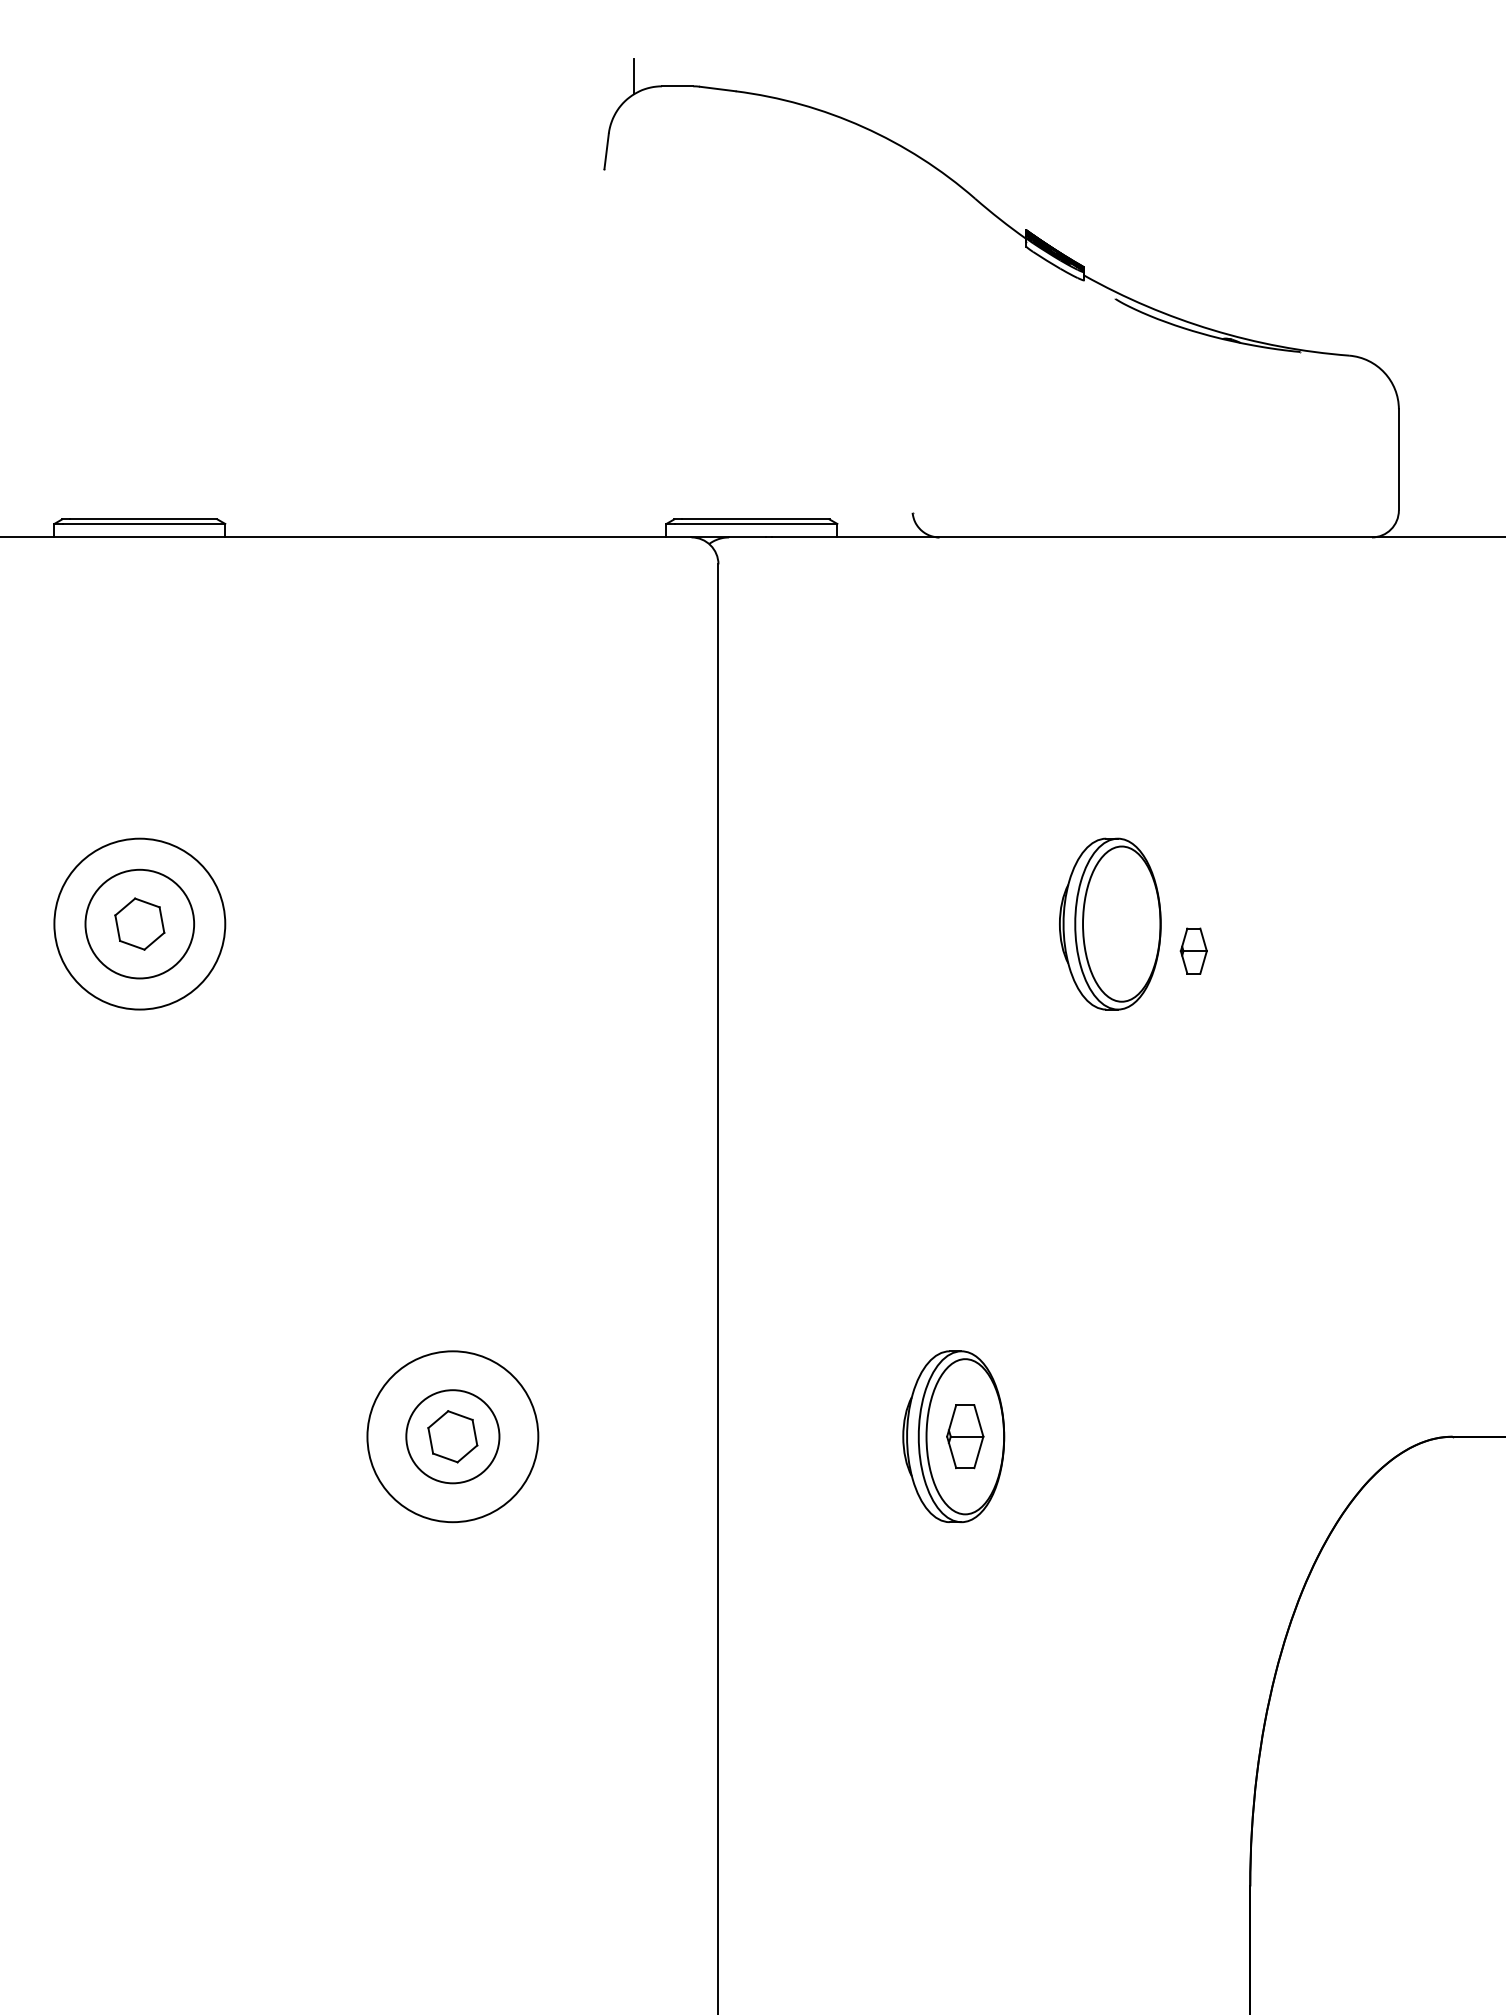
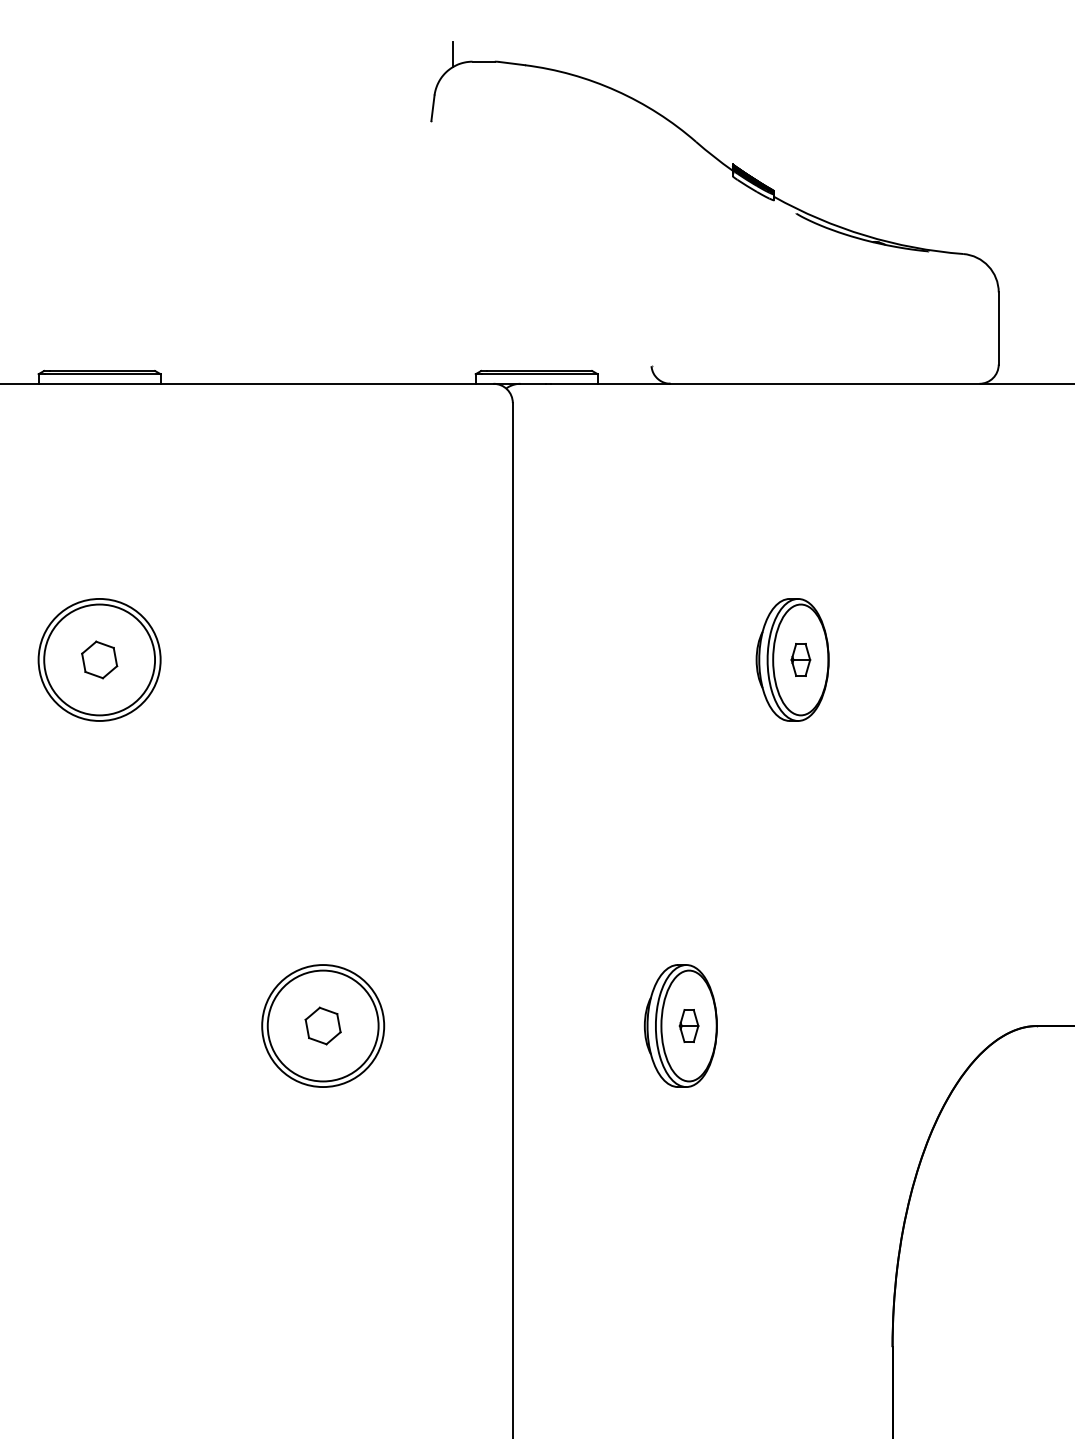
circle: (139, 923) -> (99, 659), size x1.43
part: (1193, 950) -> (800, 659), moved
circle: (452, 1436) -> (322, 1025), size x1.67
part: (965, 1436) -> (689, 1025), size x0.71

